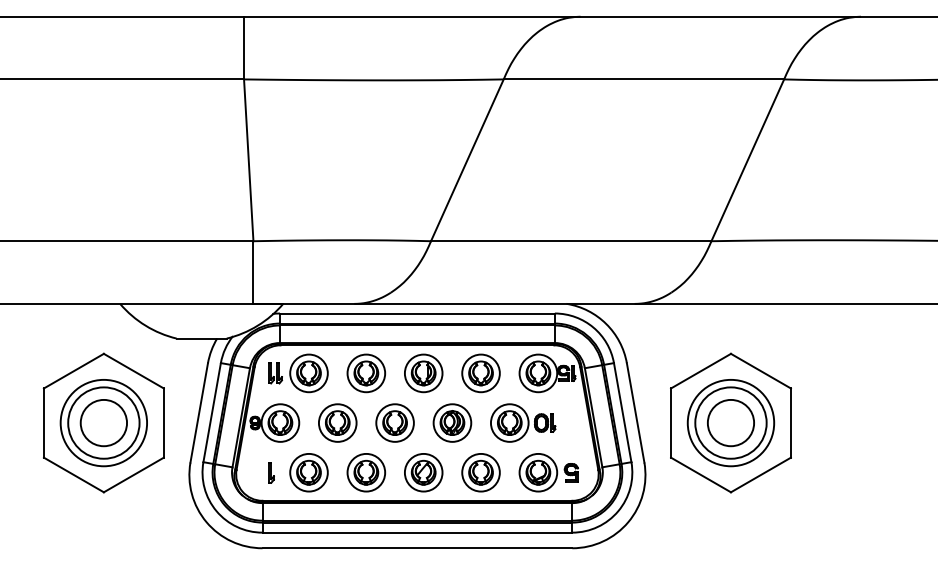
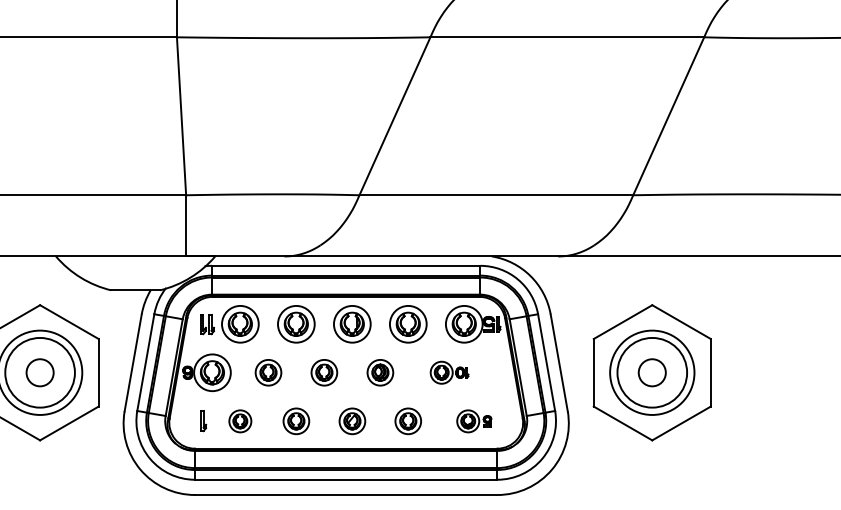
circle: (103, 422) -> (39, 372), size x0.6
part: (337, 422) -> (268, 372), size x0.7
part: (394, 422) -> (323, 372), size x0.7
part: (452, 422) -> (380, 372), size x0.7
part: (523, 422) -> (449, 372), size x0.6
circle: (730, 422) -> (651, 372), size x0.6
part: (308, 472) -> (239, 421), size x0.6
part: (366, 472) -> (296, 421), size x0.7
part: (423, 472) -> (352, 421), size x0.7
part: (480, 472) -> (407, 421), size x0.7
part: (548, 472) -> (474, 421), size x0.6

